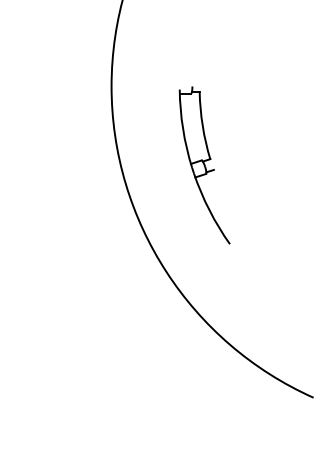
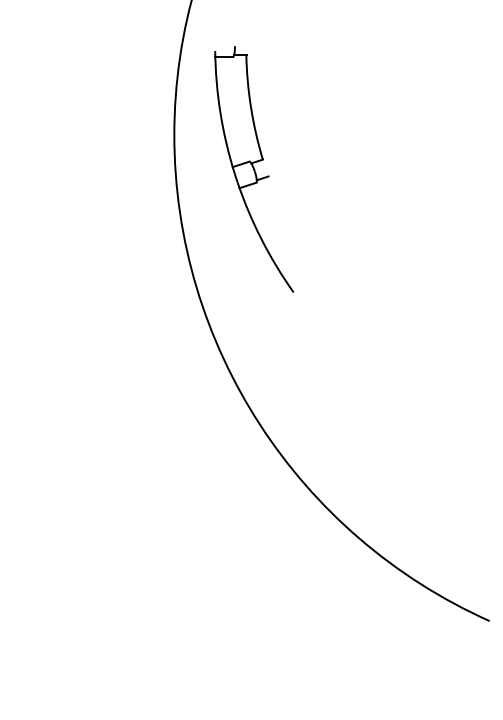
part: (204, 165) -> (253, 169), moved

